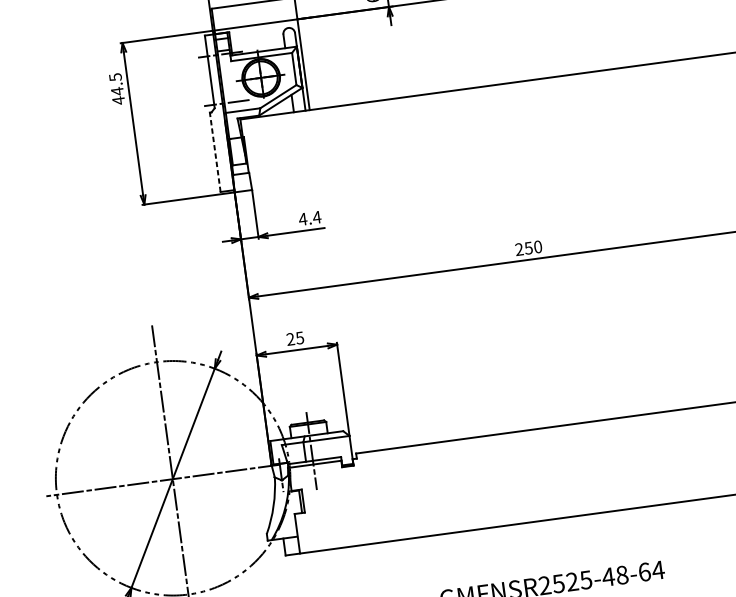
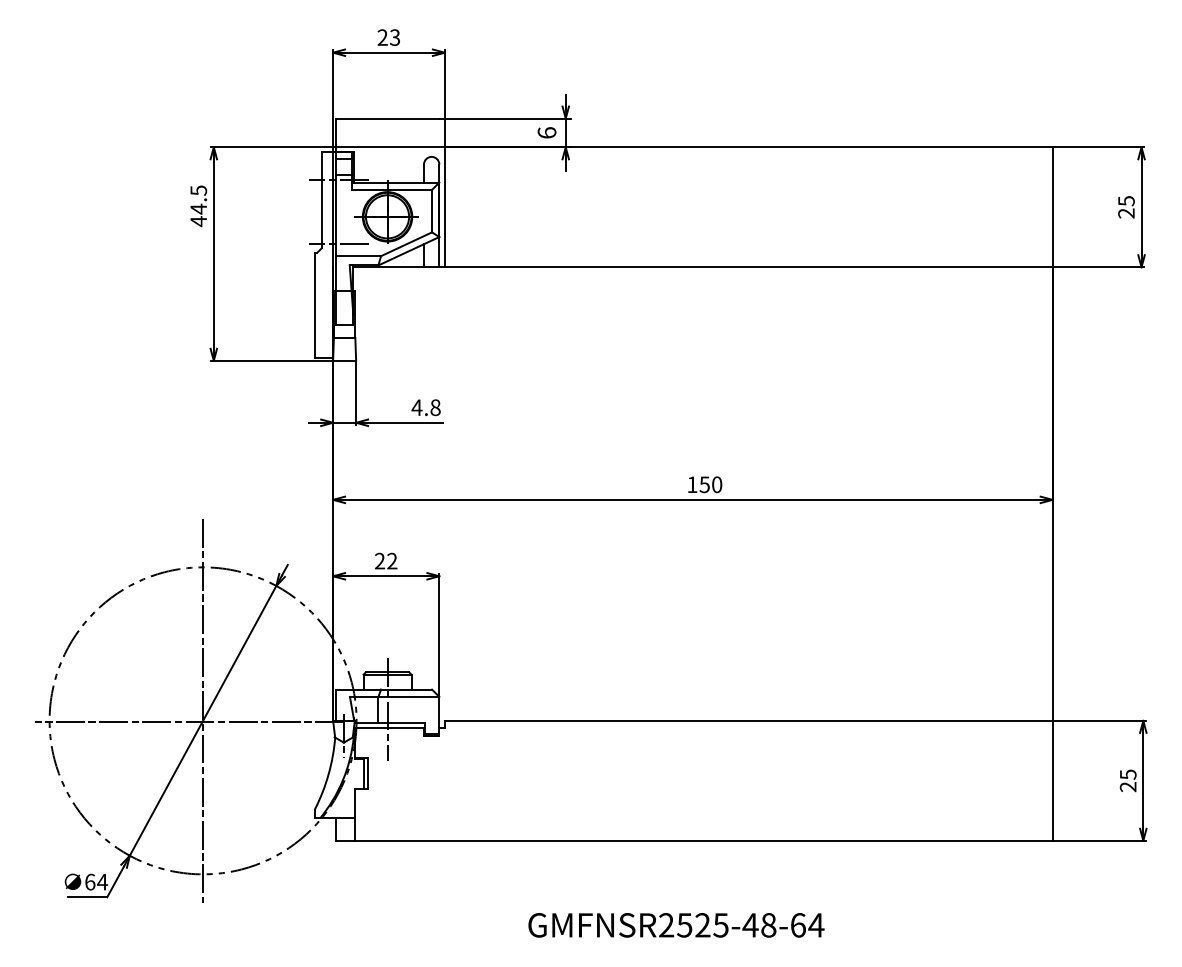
line: (214, 151) -> (314, 304), dashed -> solid
text: (316, 217) -> (435, 407), 4.4 -> 4.8
text: (519, 249) -> (692, 484), 250 -> 150
text: (300, 337) -> (392, 560), 25 -> 22

